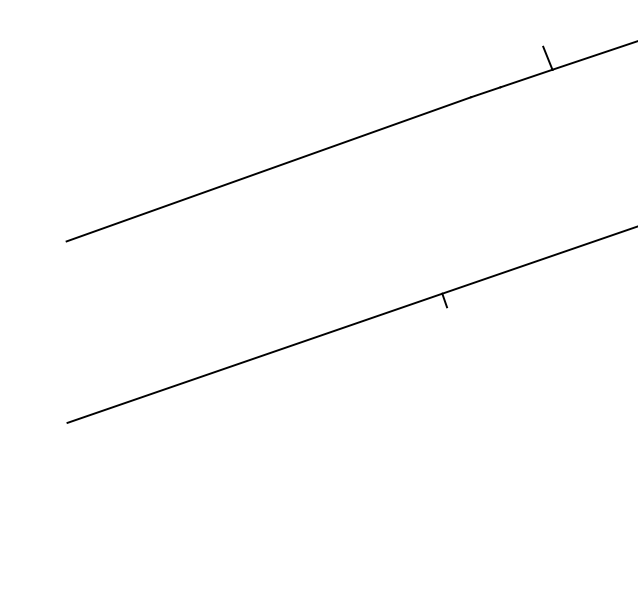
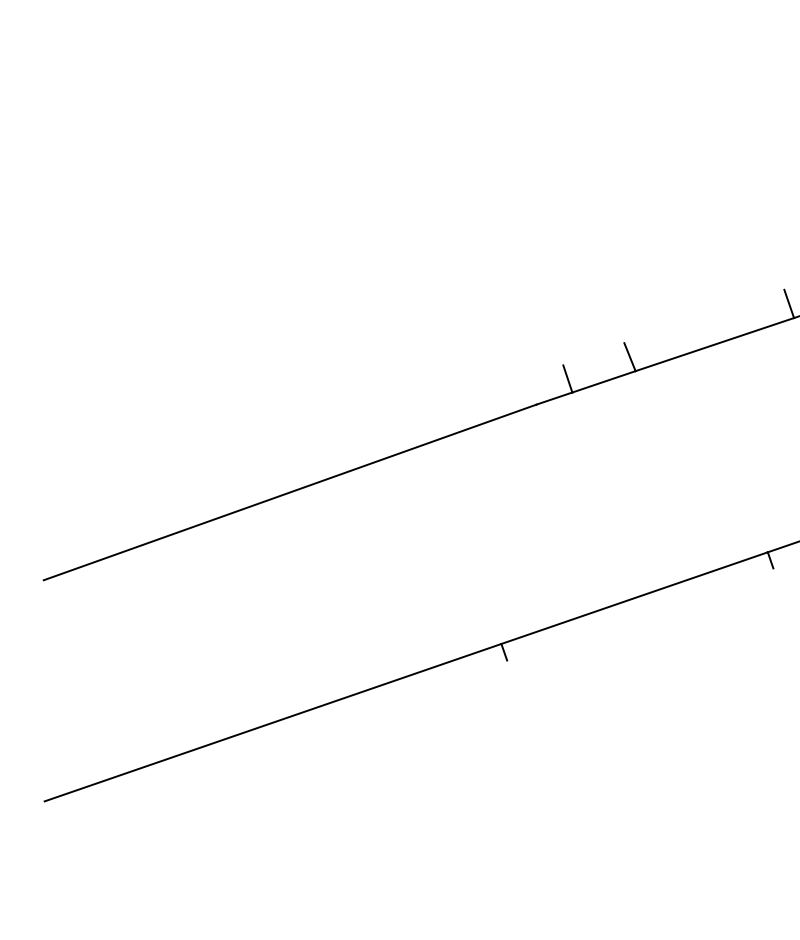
line: (496, 75) -> (567, 378), added

